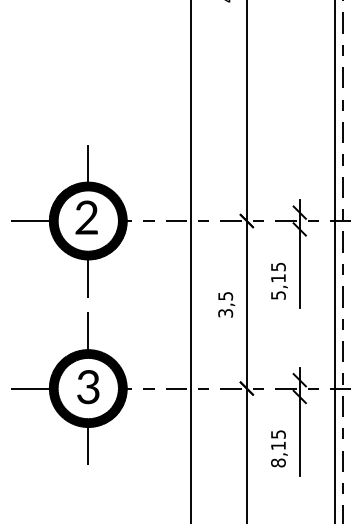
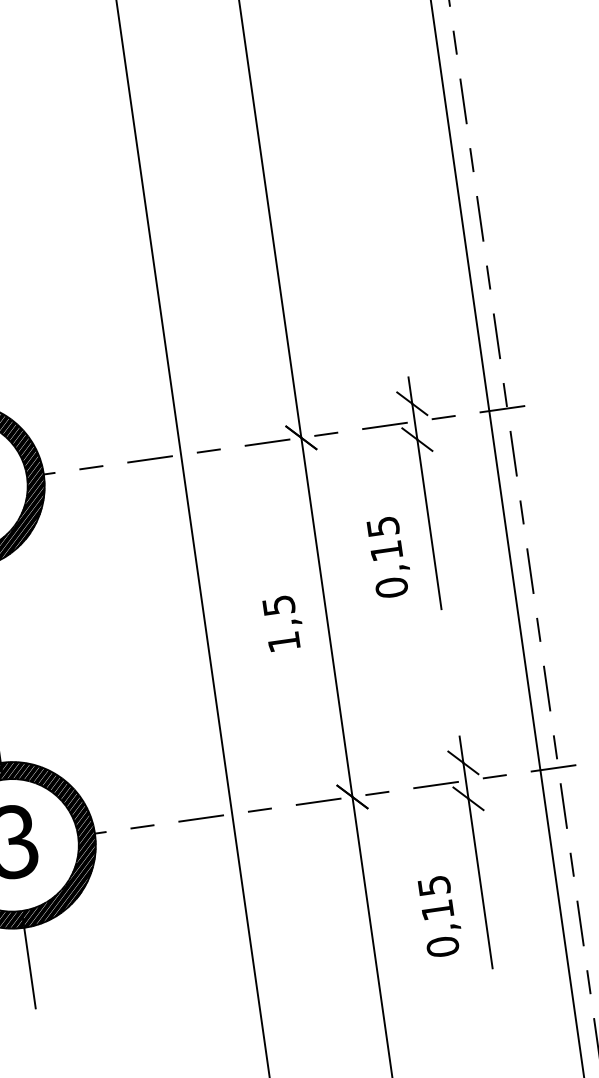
text: (278, 295) -> (391, 587), 5,15 -> 0,15
text: (225, 313) -> (283, 642), 3,5 -> 1,5
text: (278, 462) -> (442, 945), 8,15 -> 0,15

